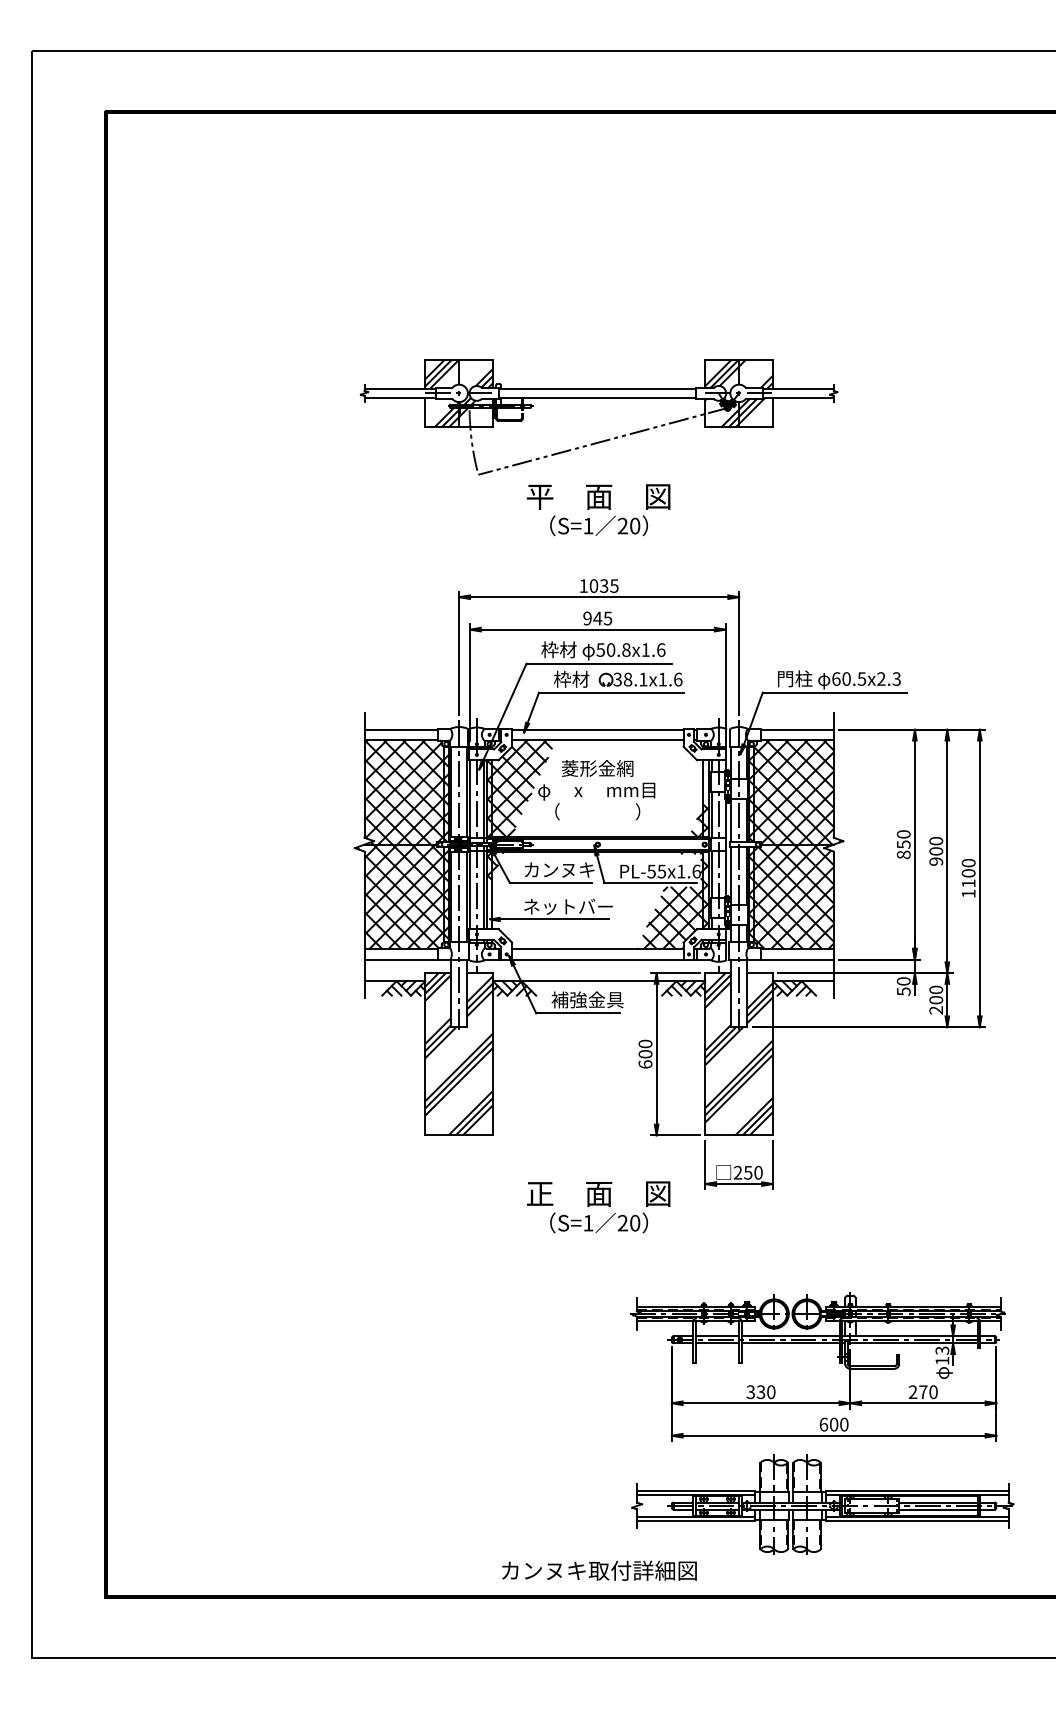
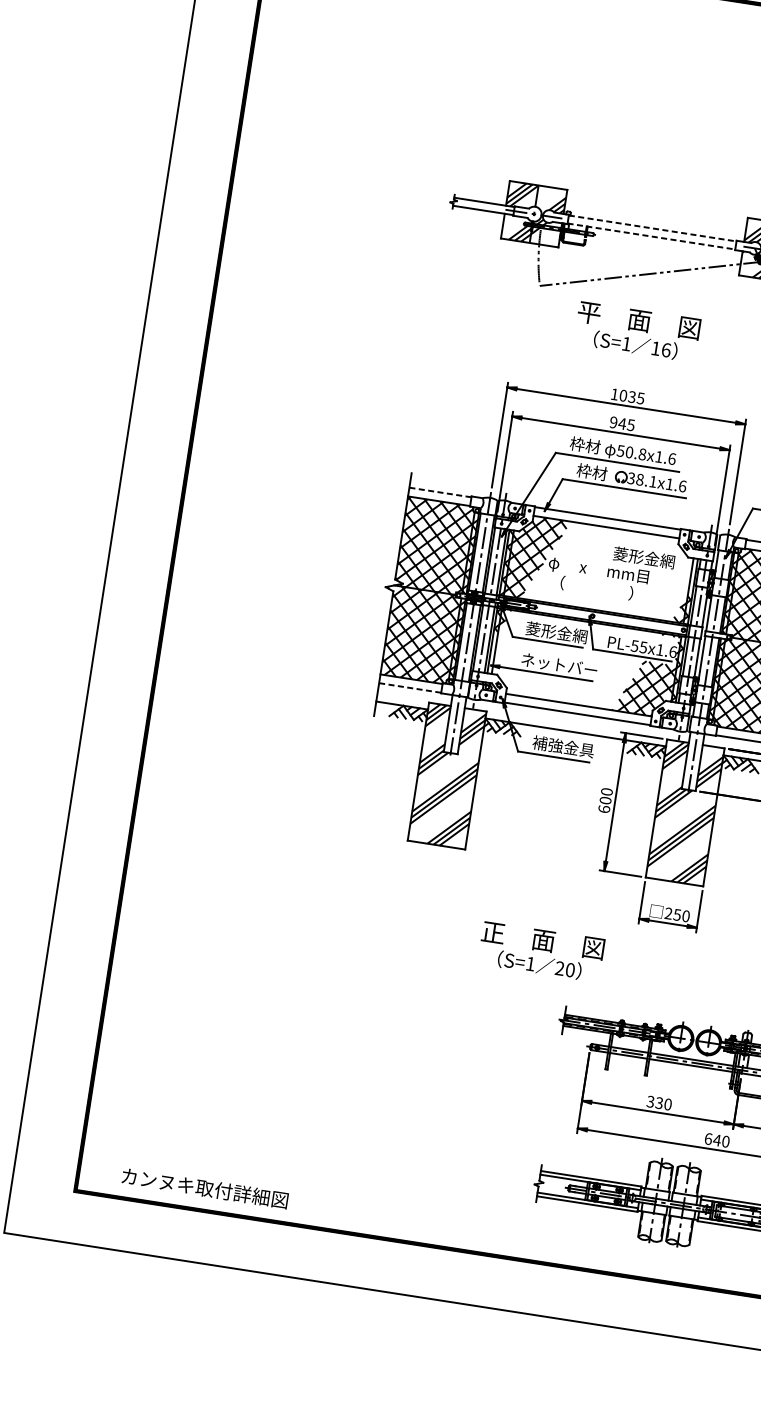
line: (597, 388) -> (652, 228), solid -> dashed
line: (597, 398) -> (651, 236), solid -> dashed
text: (628, 525) -> (660, 348), 20 -> 16
line: (401, 729) -> (440, 492), solid -> dashed
text: (597, 768) -> (644, 557), moved
text: (559, 869) -> (556, 632), カンヌキ -> 菱形金網
line: (401, 959) -> (410, 687), solid -> dashed
text: (598, 1207) -> (541, 951), moved
text: (833, 1424) -> (716, 1140), 600 -> 640
text: (599, 1570) -> (205, 1188), moved

